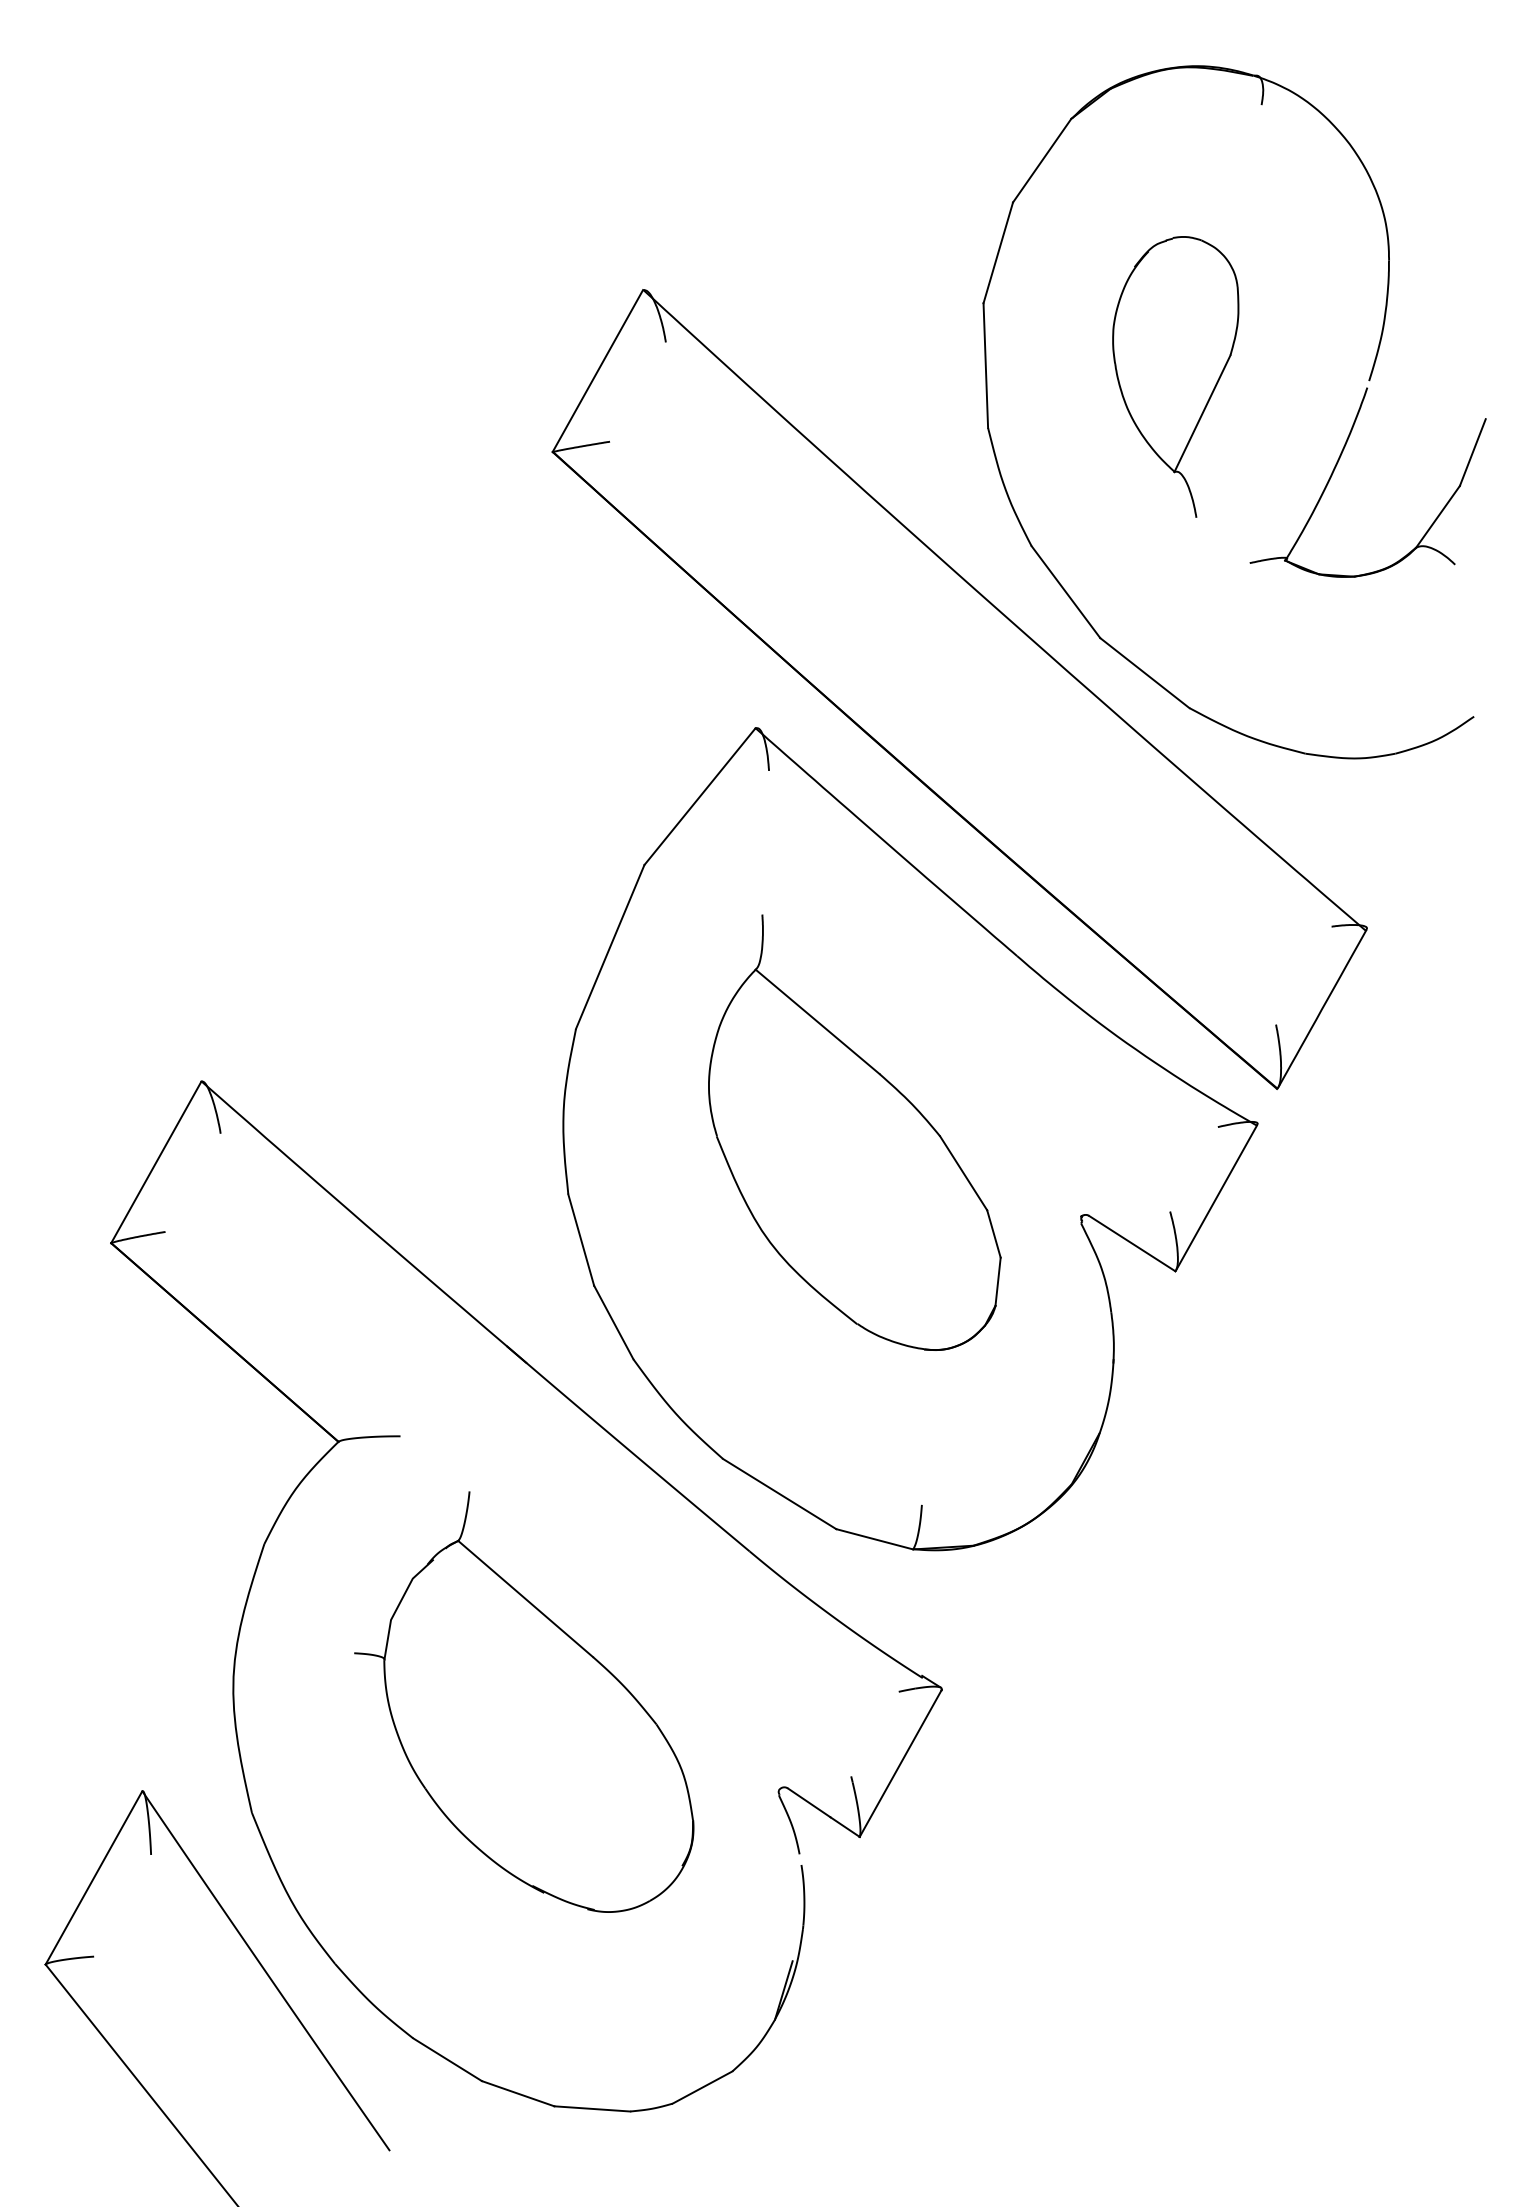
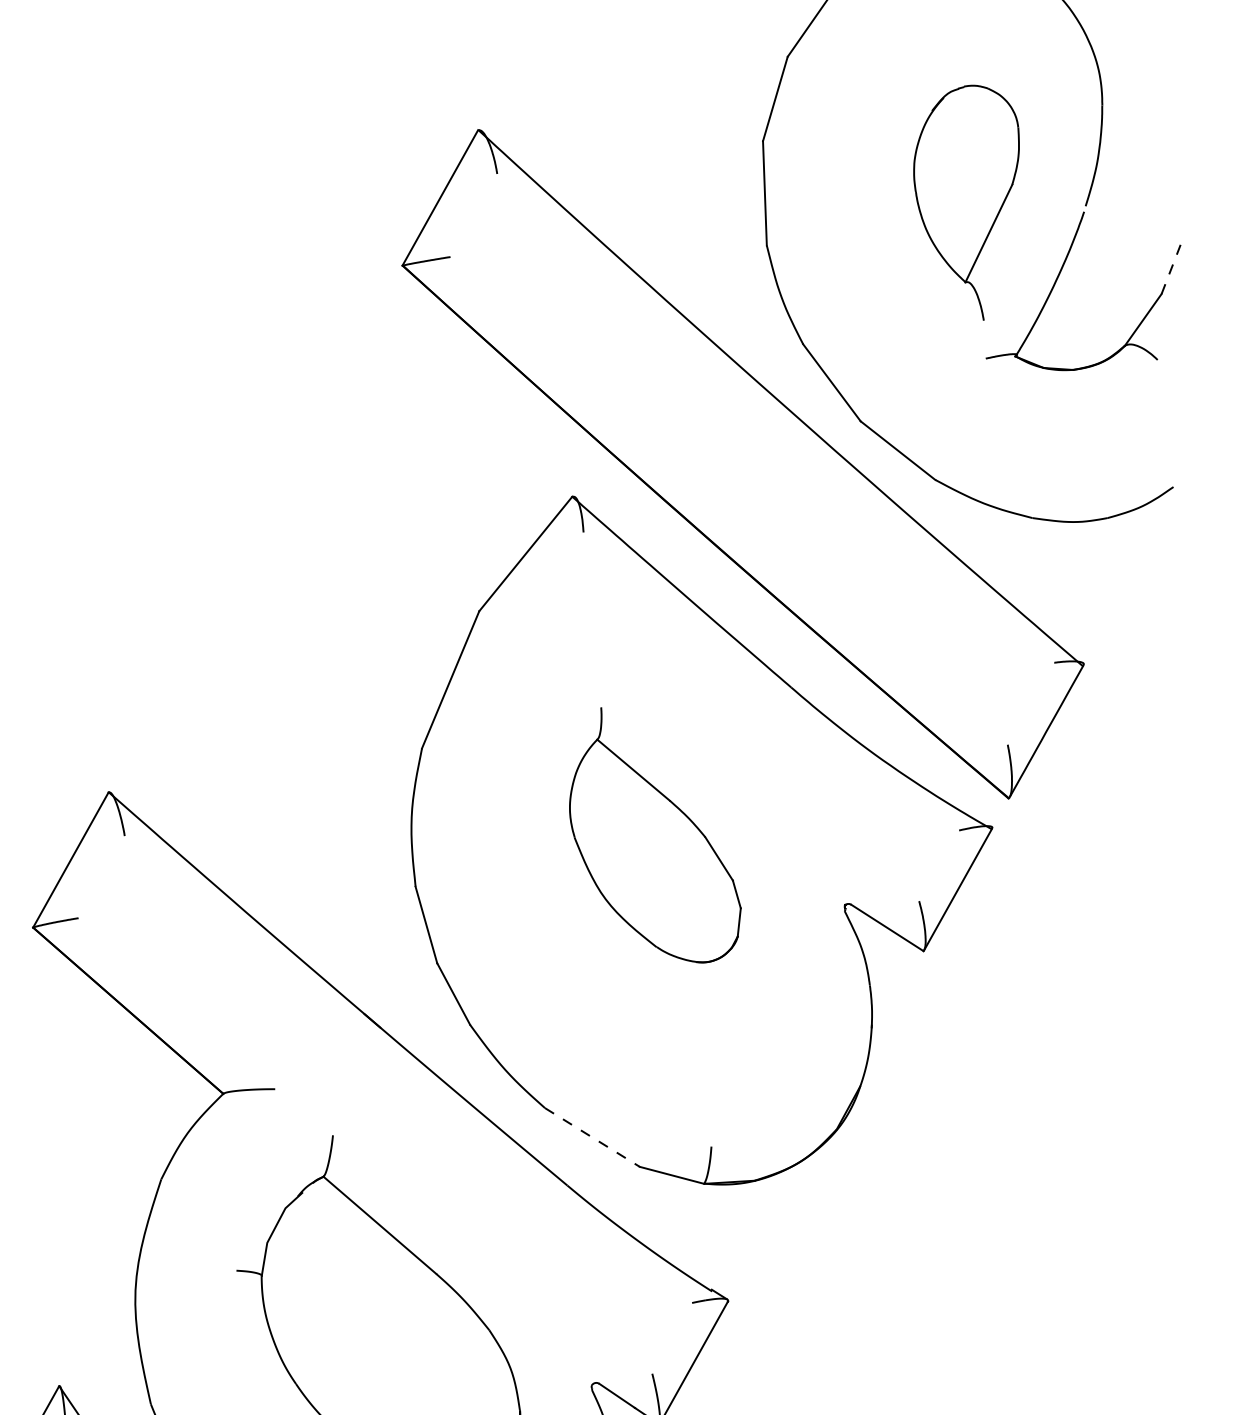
part: (1175, 376) -> (966, 202), moved
line: (1472, 452) -> (1172, 266), solid -> dashed
part: (854, 1132) -> (655, 835), size x0.7
line: (779, 1494) -> (592, 1137), solid -> dashed

